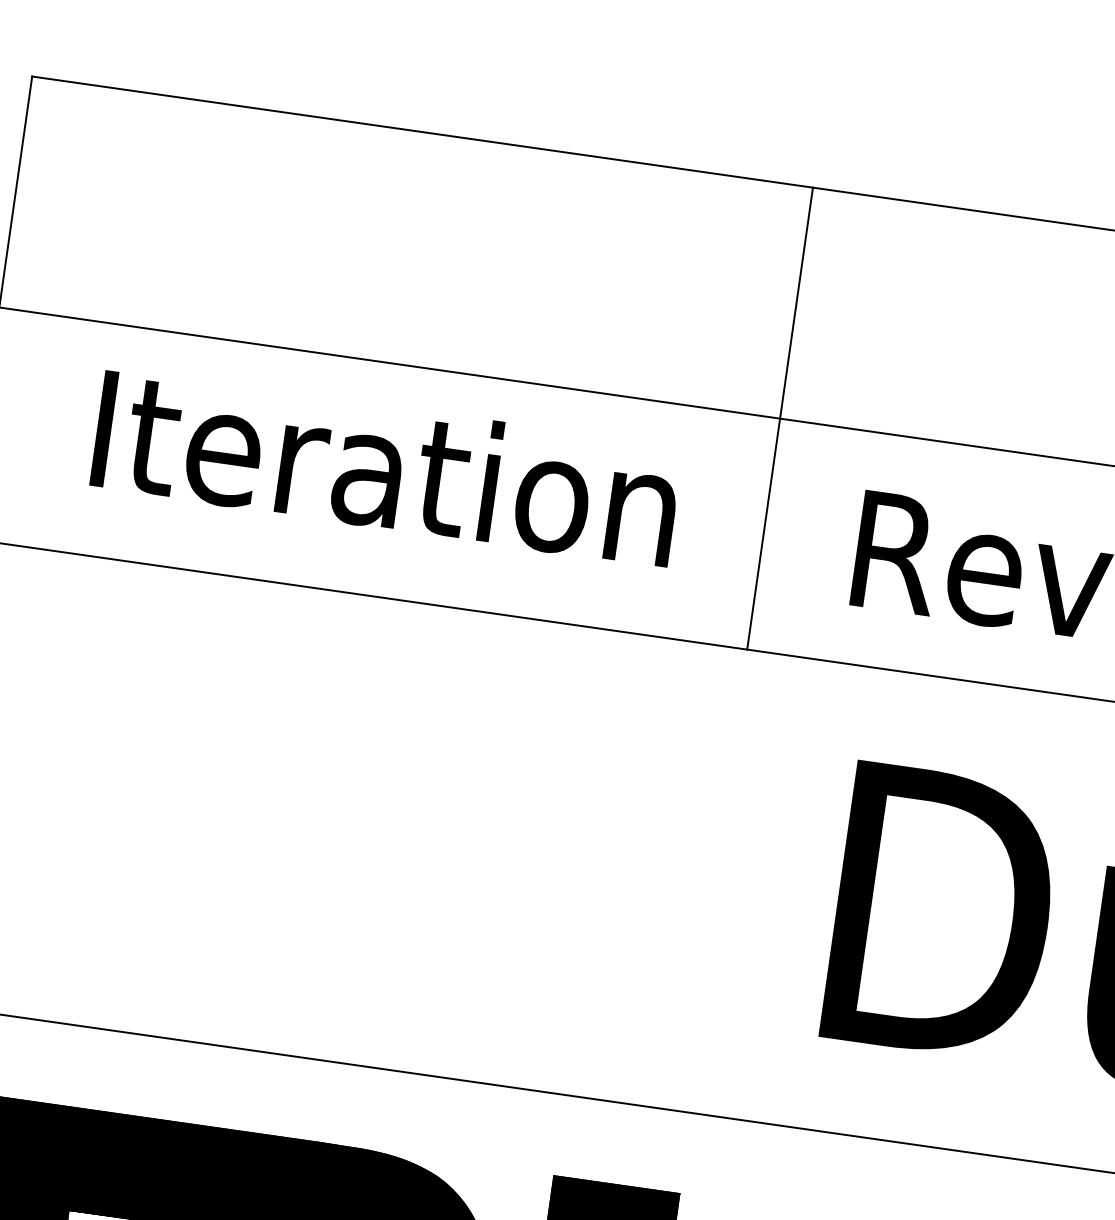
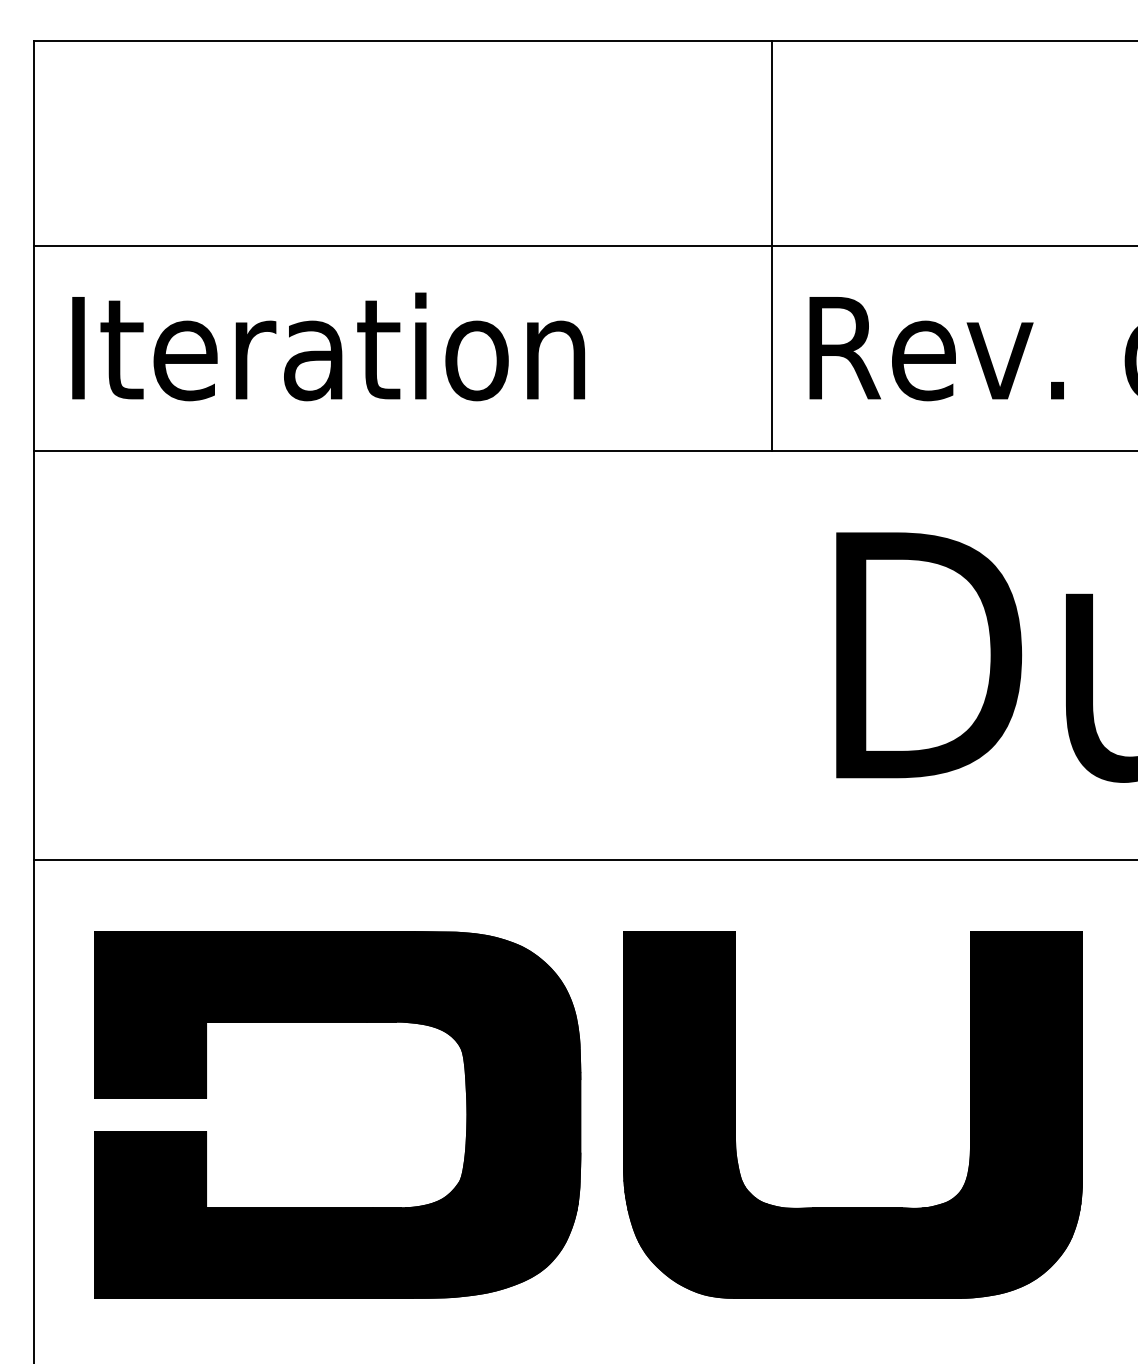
line: (780, 418) -> (771, 245), moved
text: (386, 467) -> (328, 346), moved

